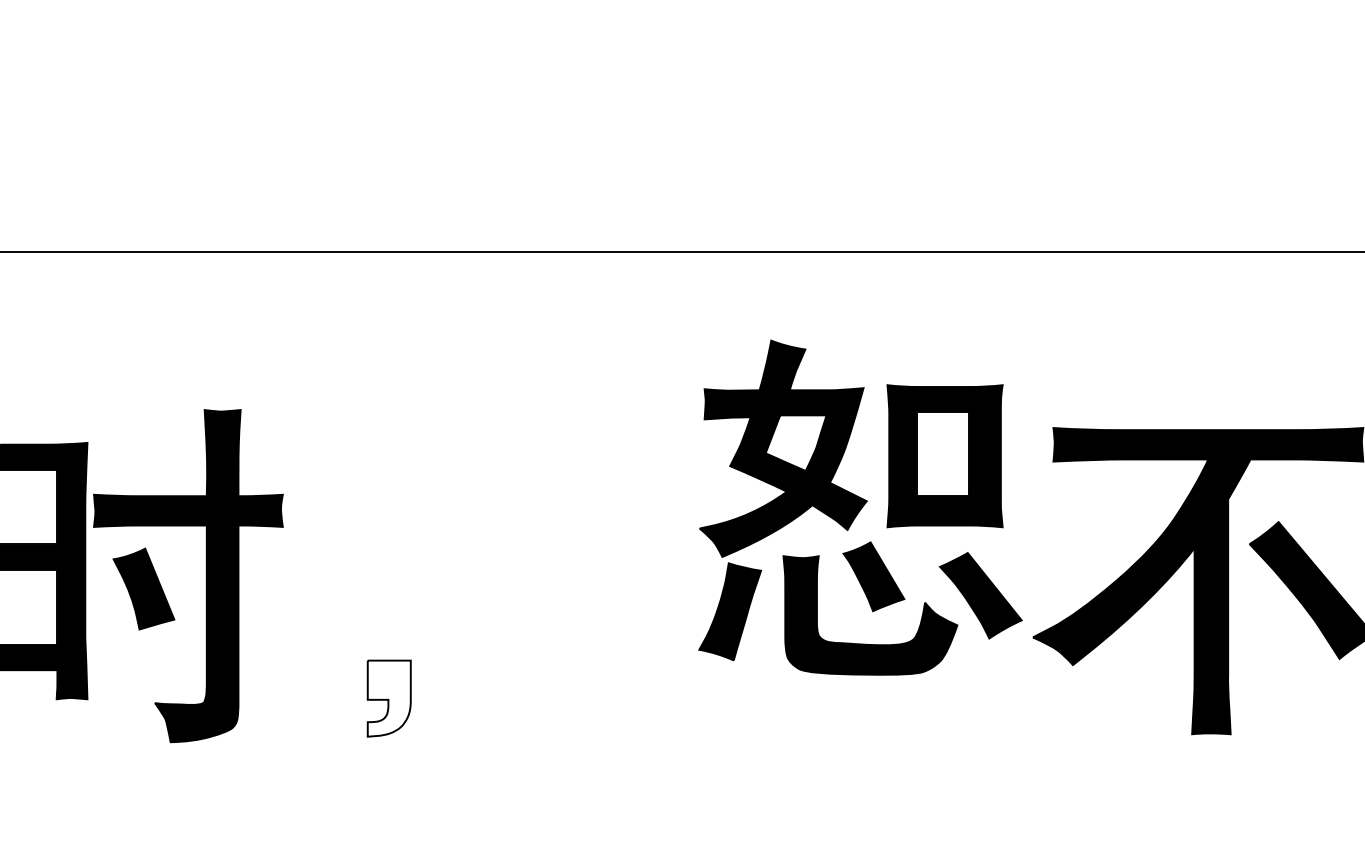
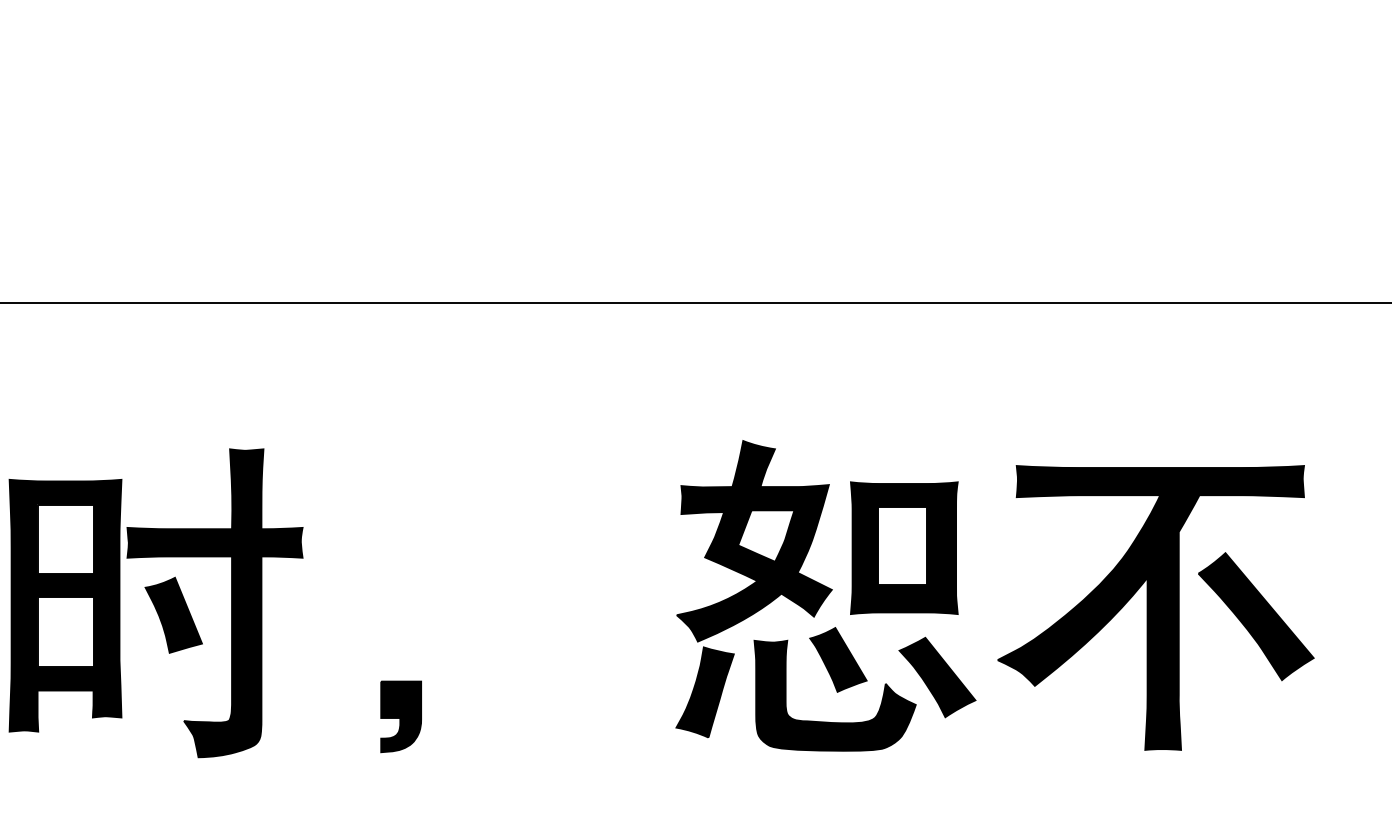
part: (860, 507) -> (825, 595), moved
fill: (389, 698) -> (401, 716), added

